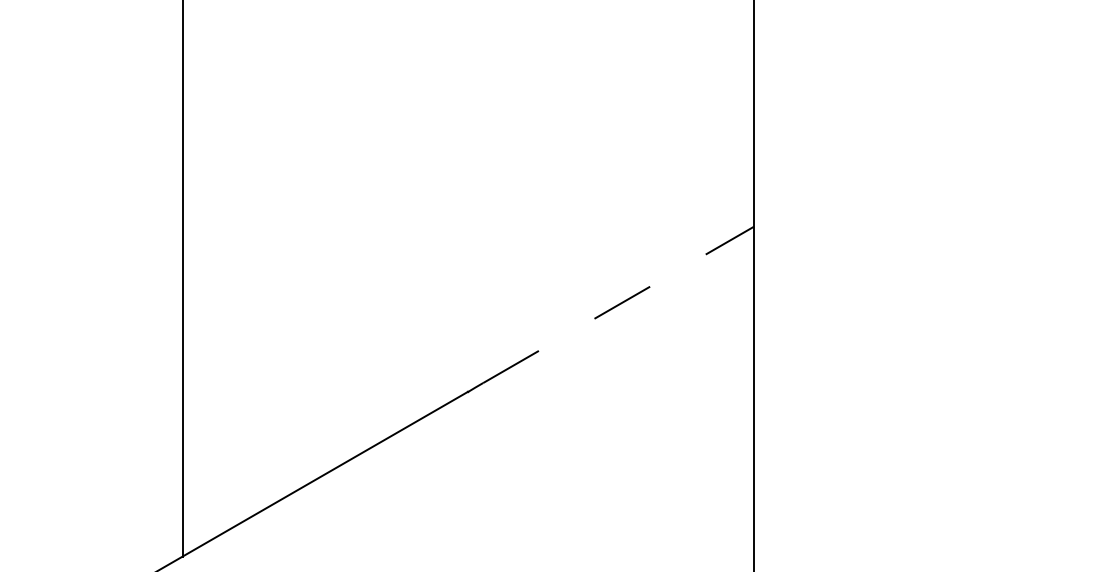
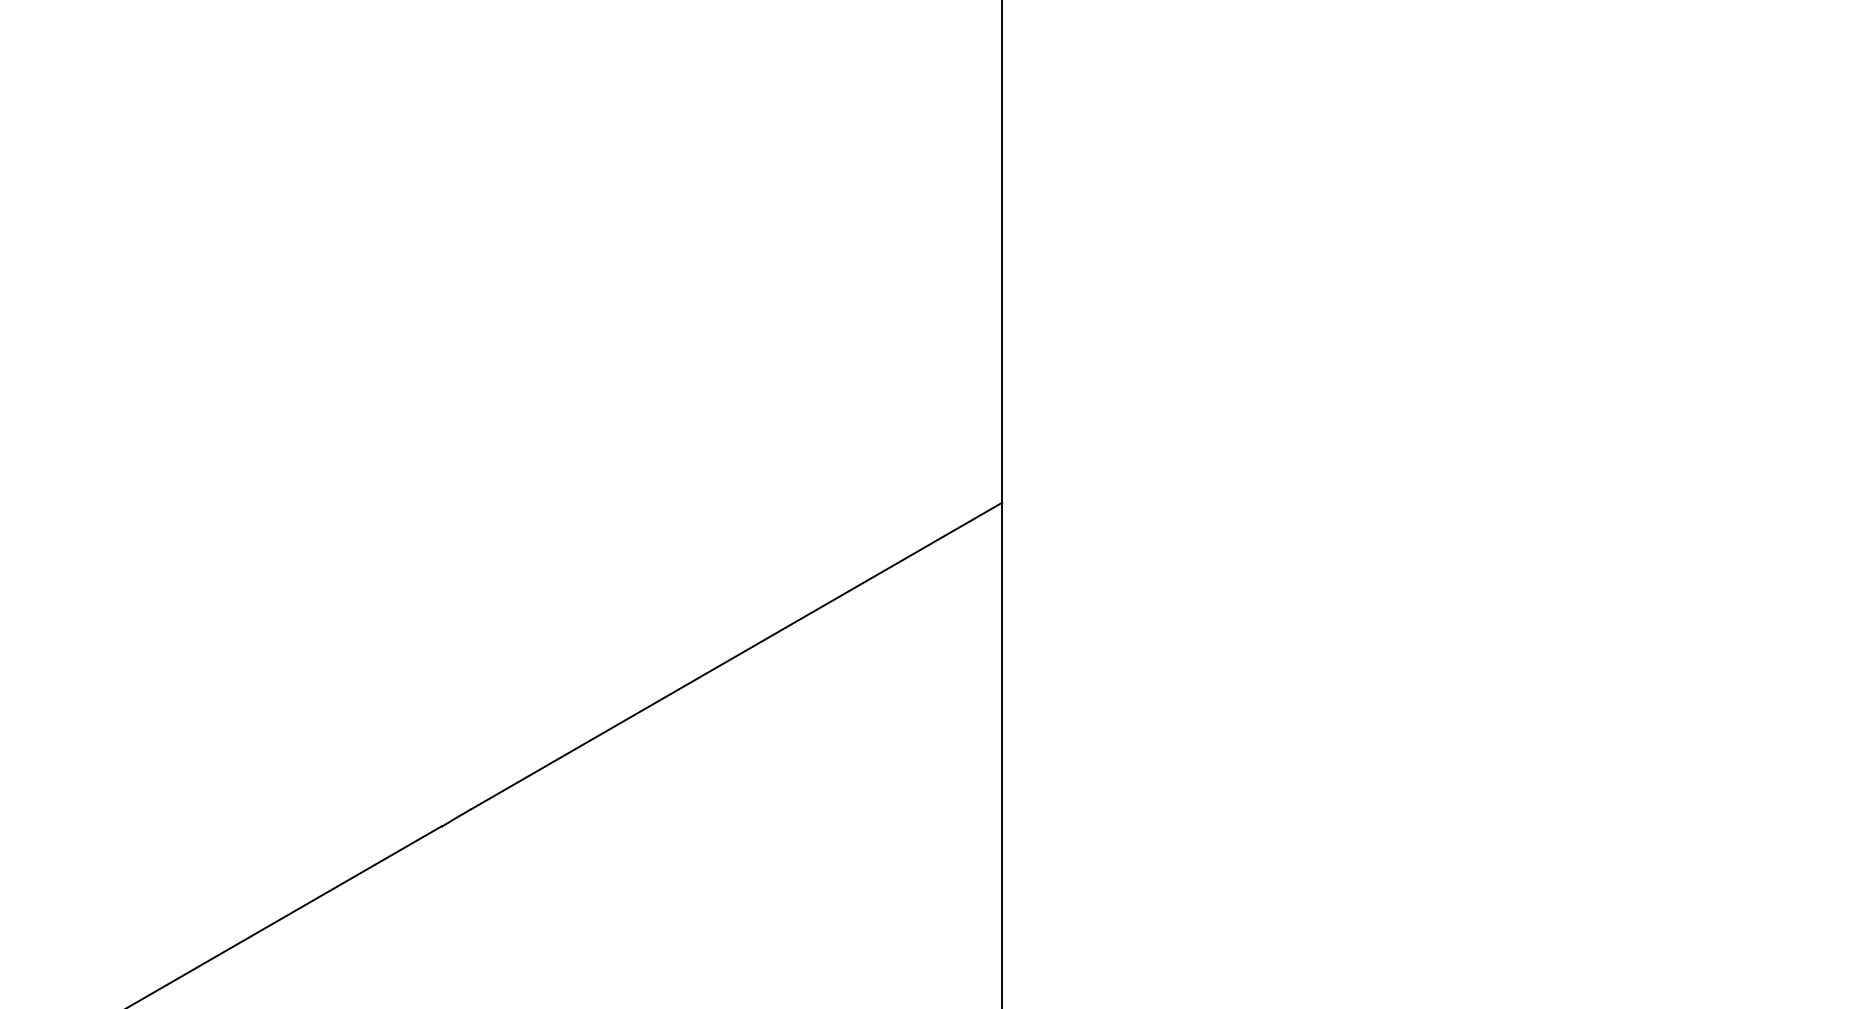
line: (619, 304) -> (738, 655), dashed -> solid

